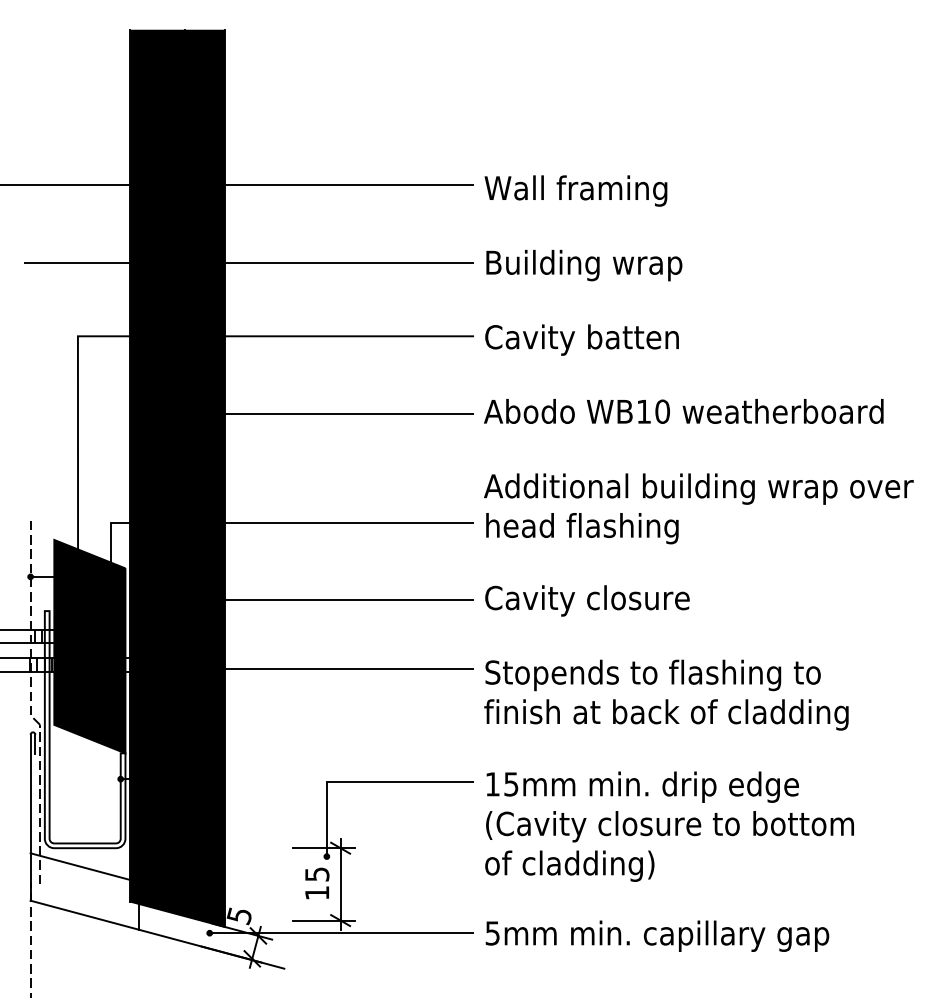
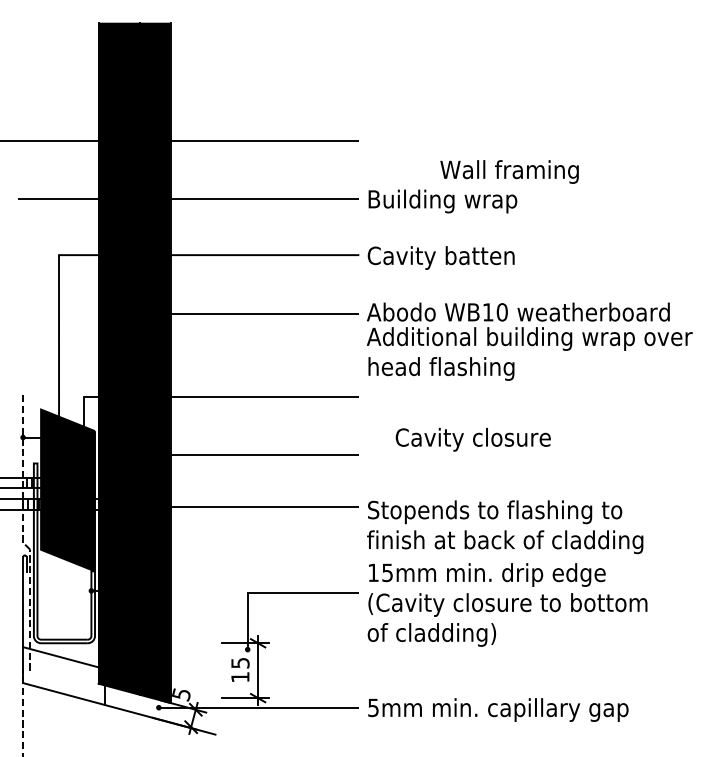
text: (575, 190) -> (509, 171), moved
text: (698, 508) -> (529, 353), moved
text: (586, 600) -> (472, 439), moved
text: (669, 826) -> (507, 604), moved

